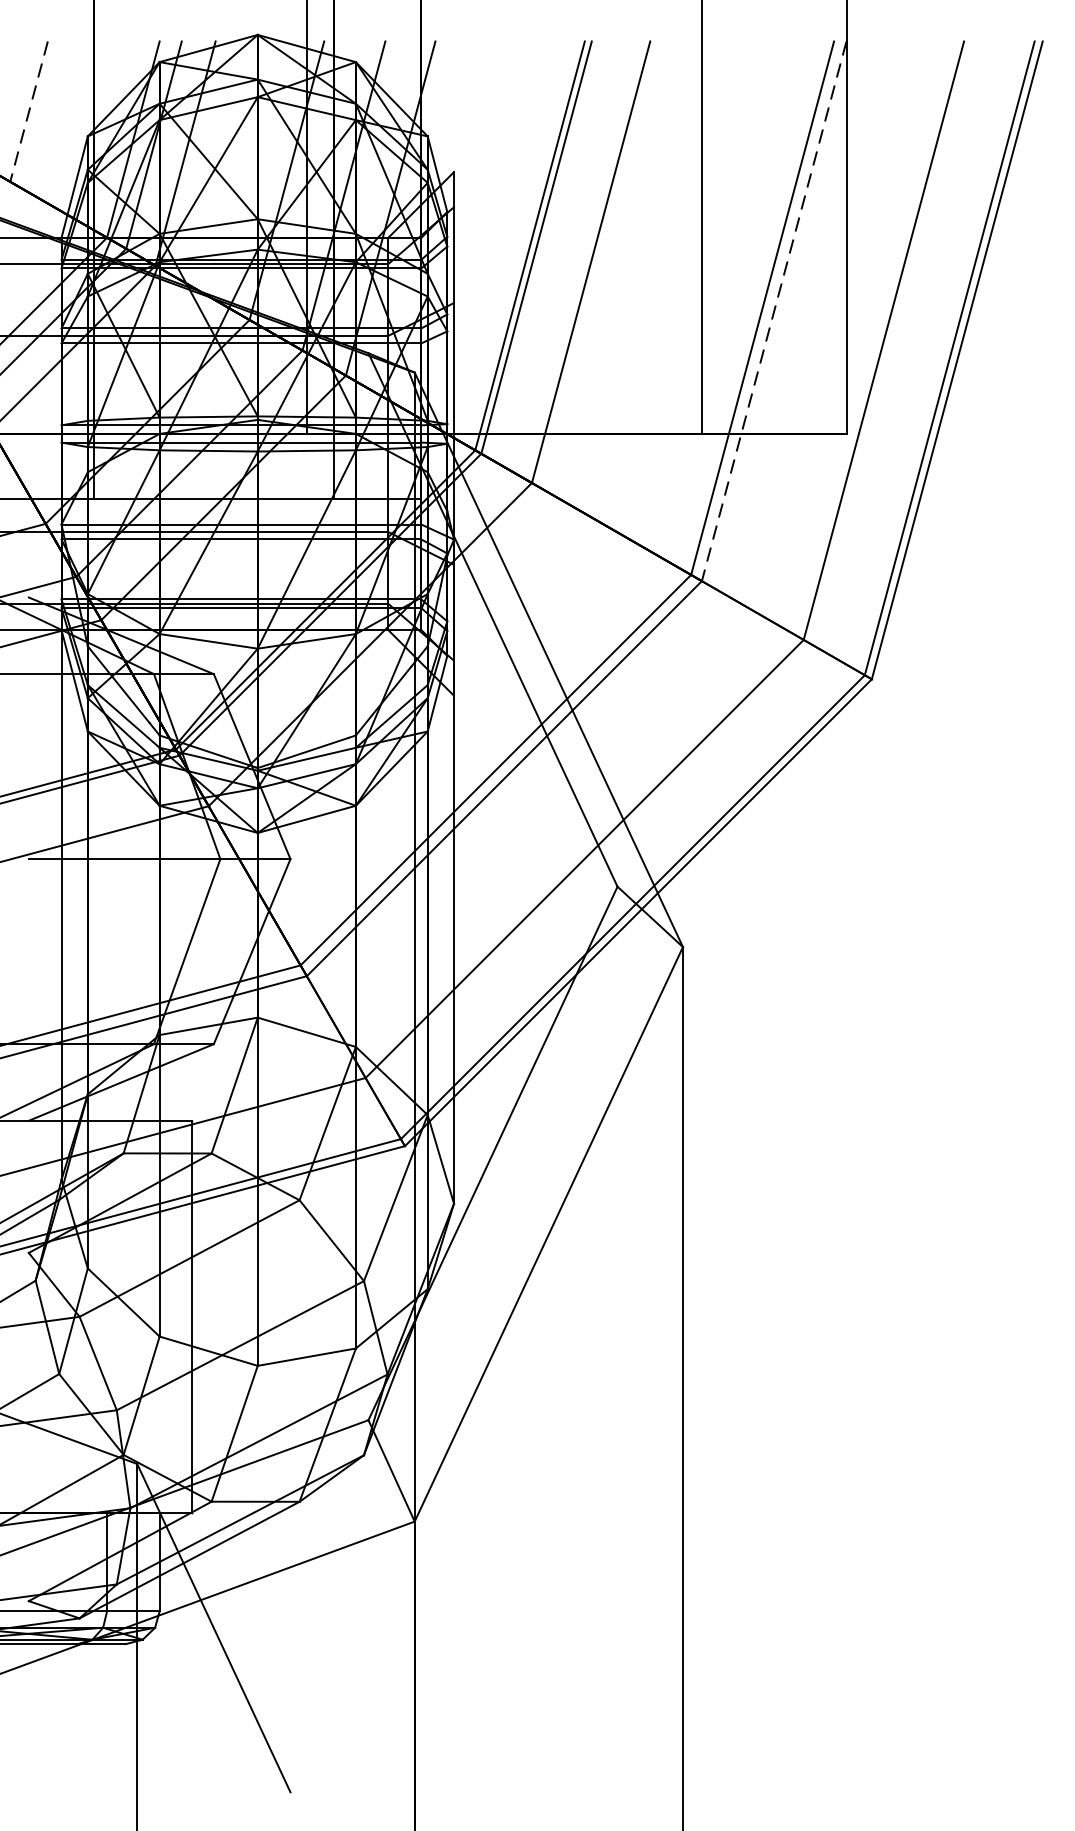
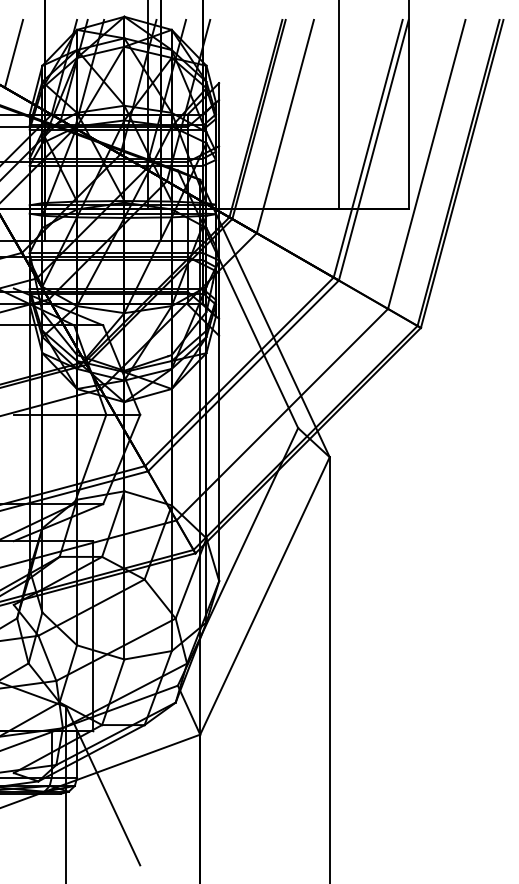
line: (28, 113) -> (13, 54), dashed -> solid
line: (773, 311) -> (373, 150), dashed -> solid

